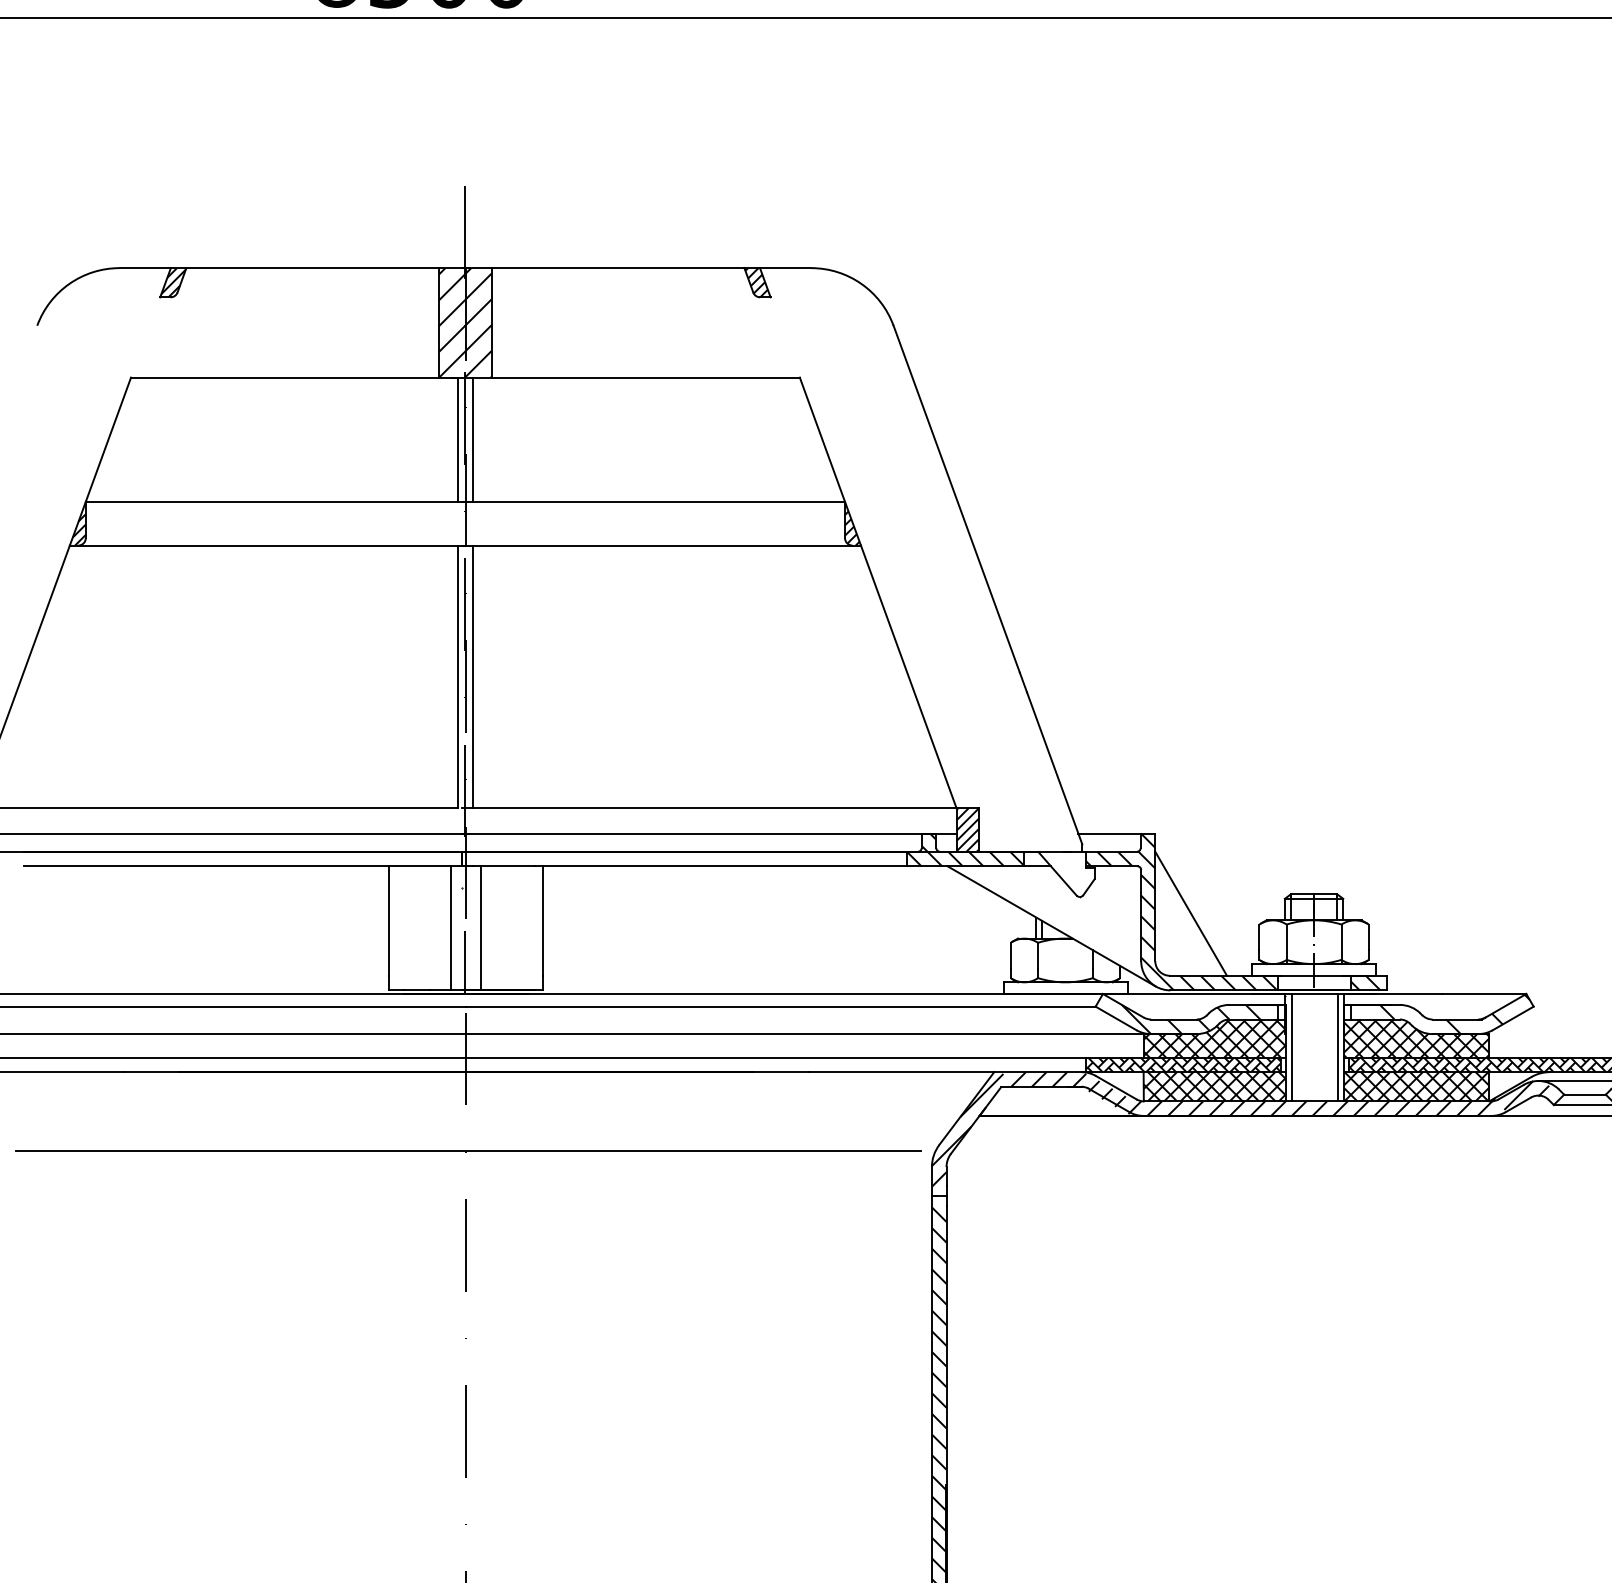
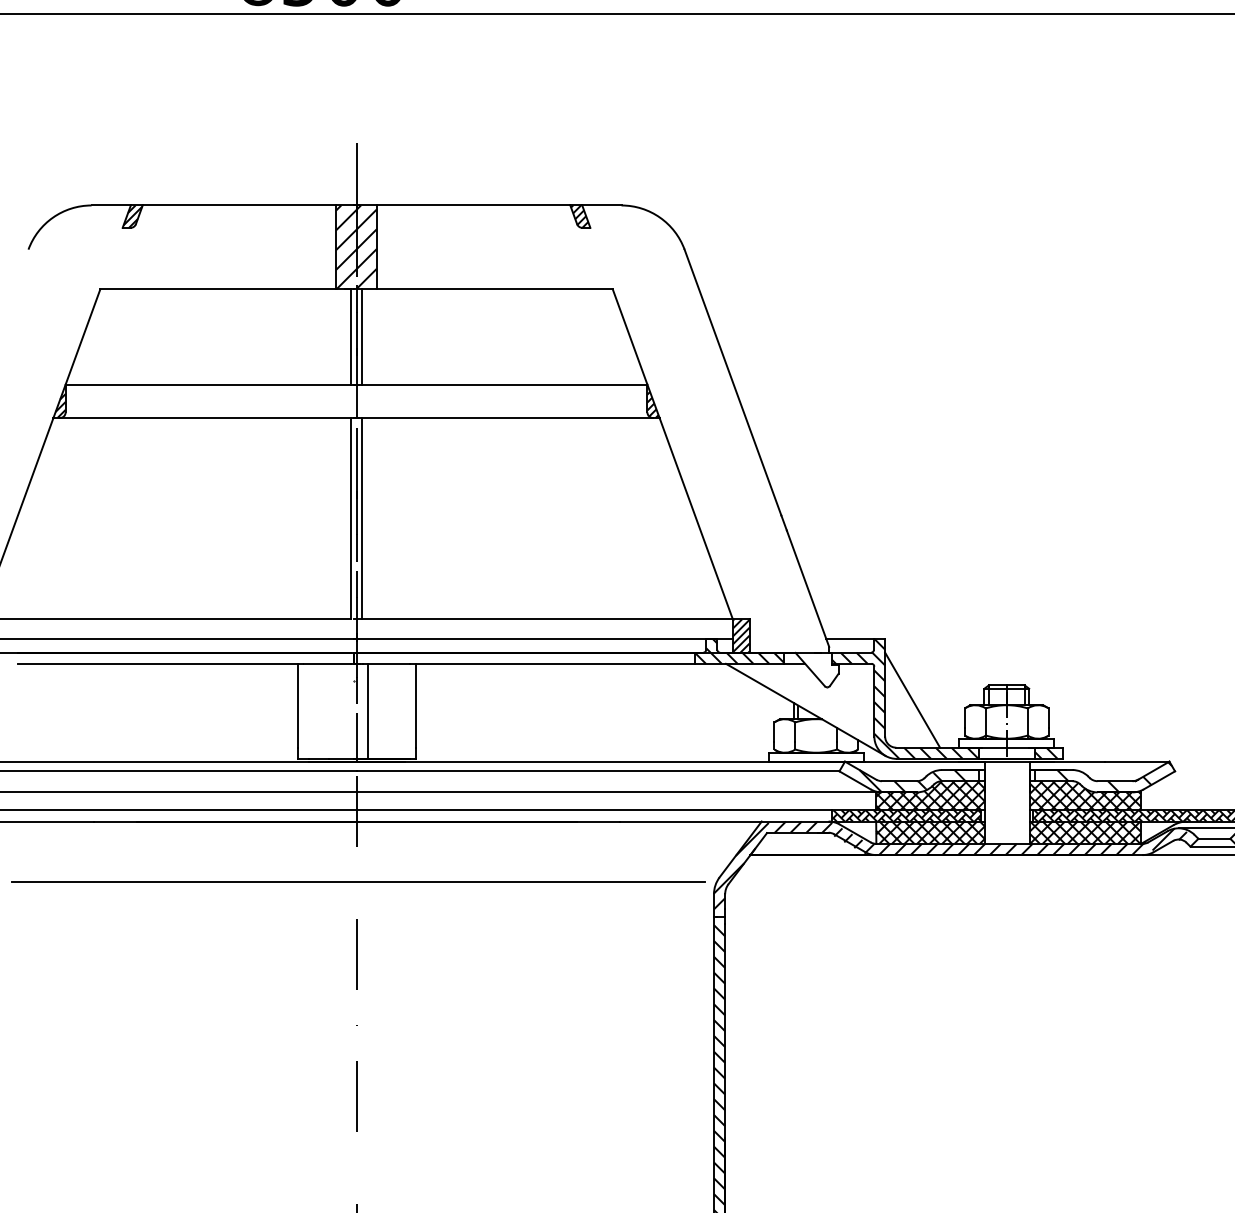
line: (451, 927) -> (345, 710), removed
line: (1291, 1047) -> (989, 802), removed
line: (1338, 1047) -> (1025, 802), removed

